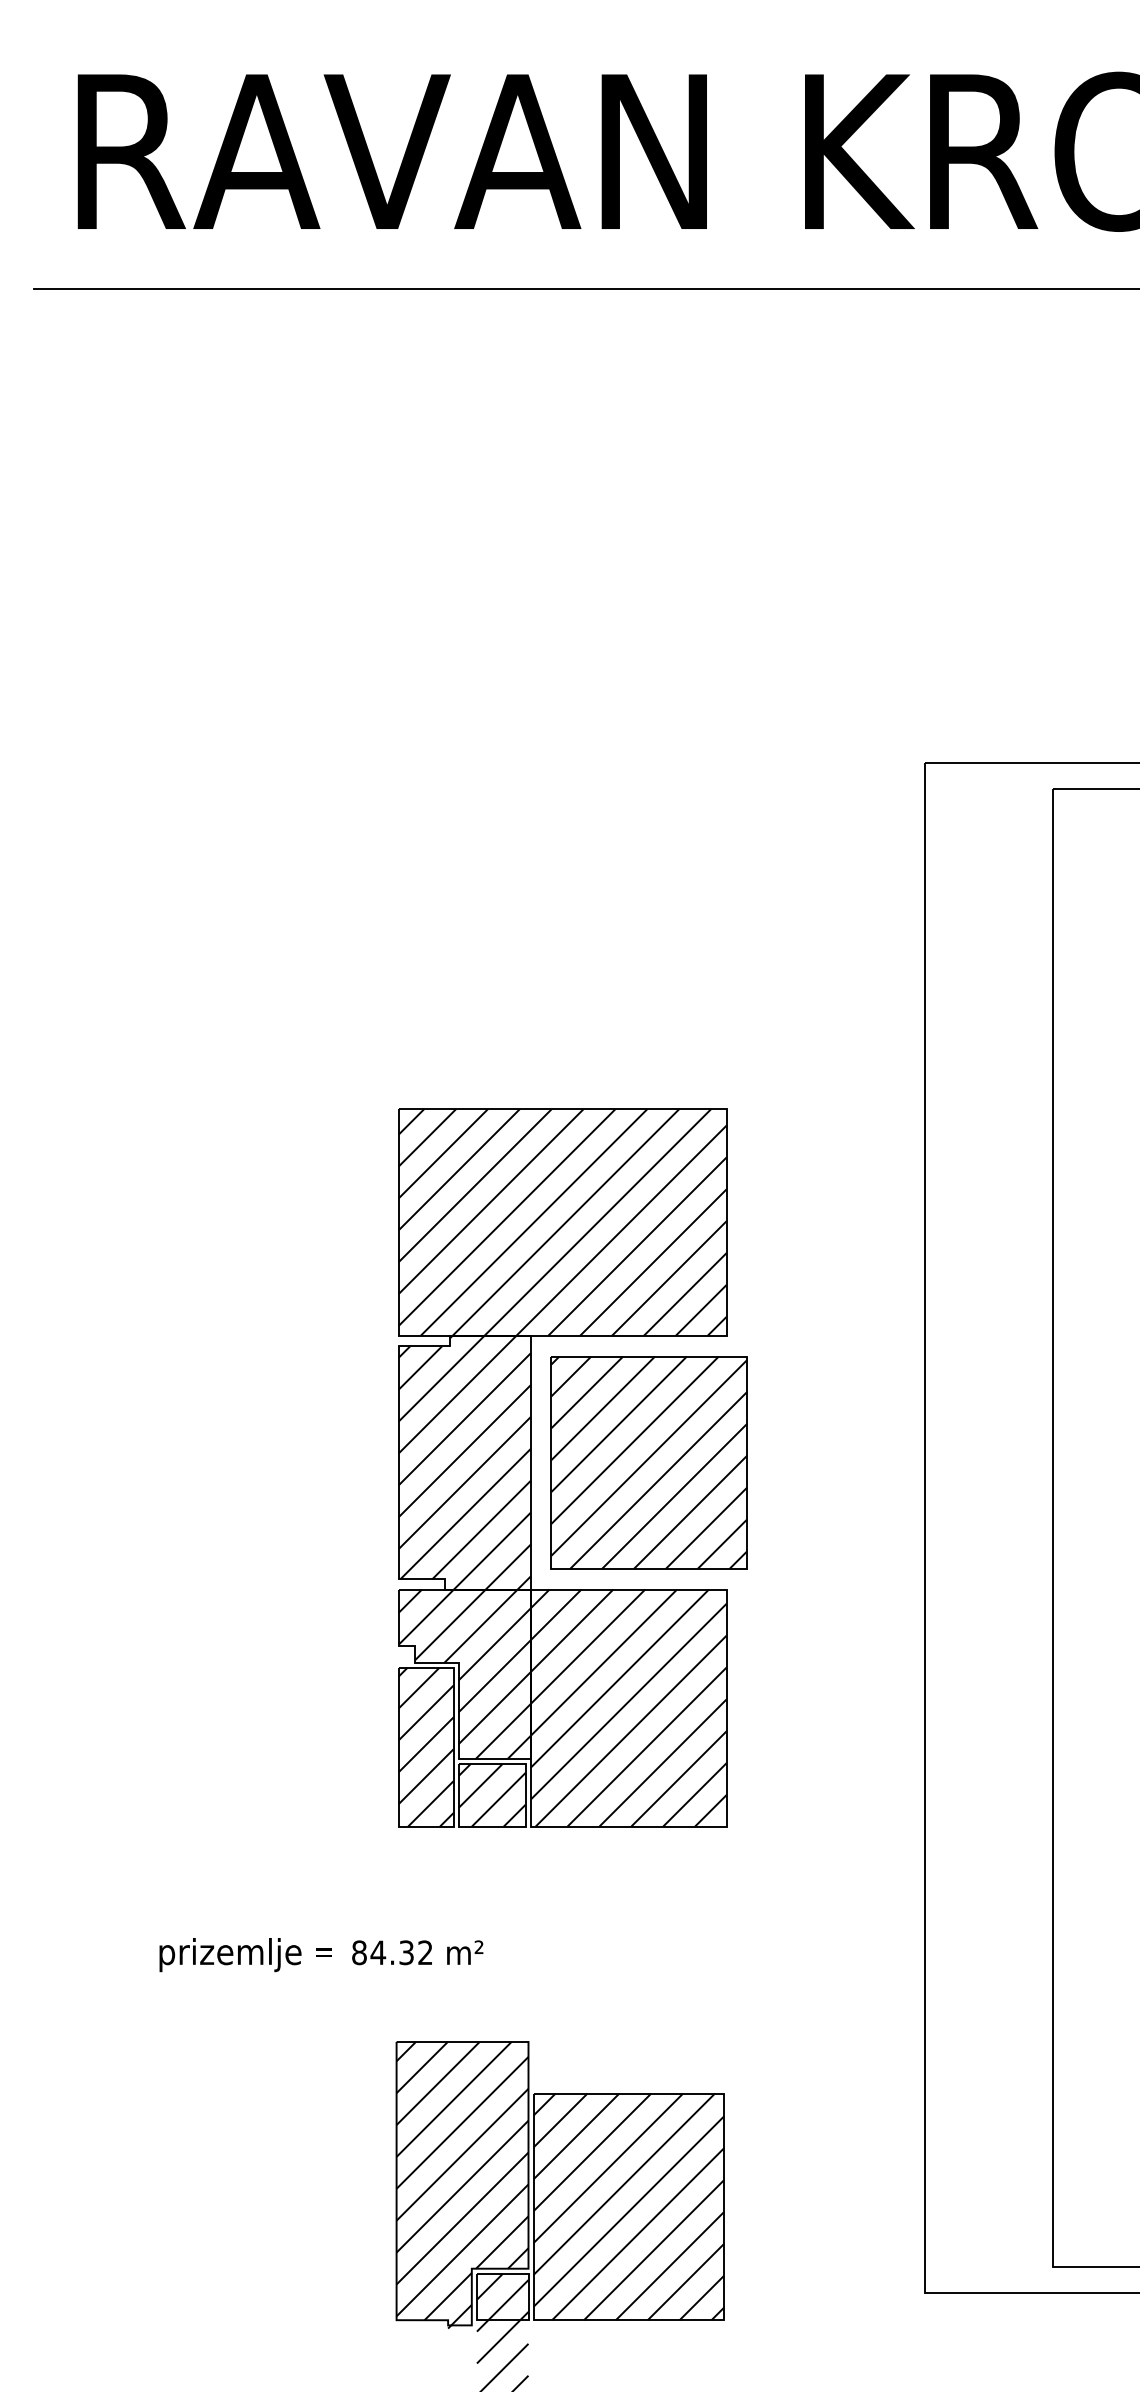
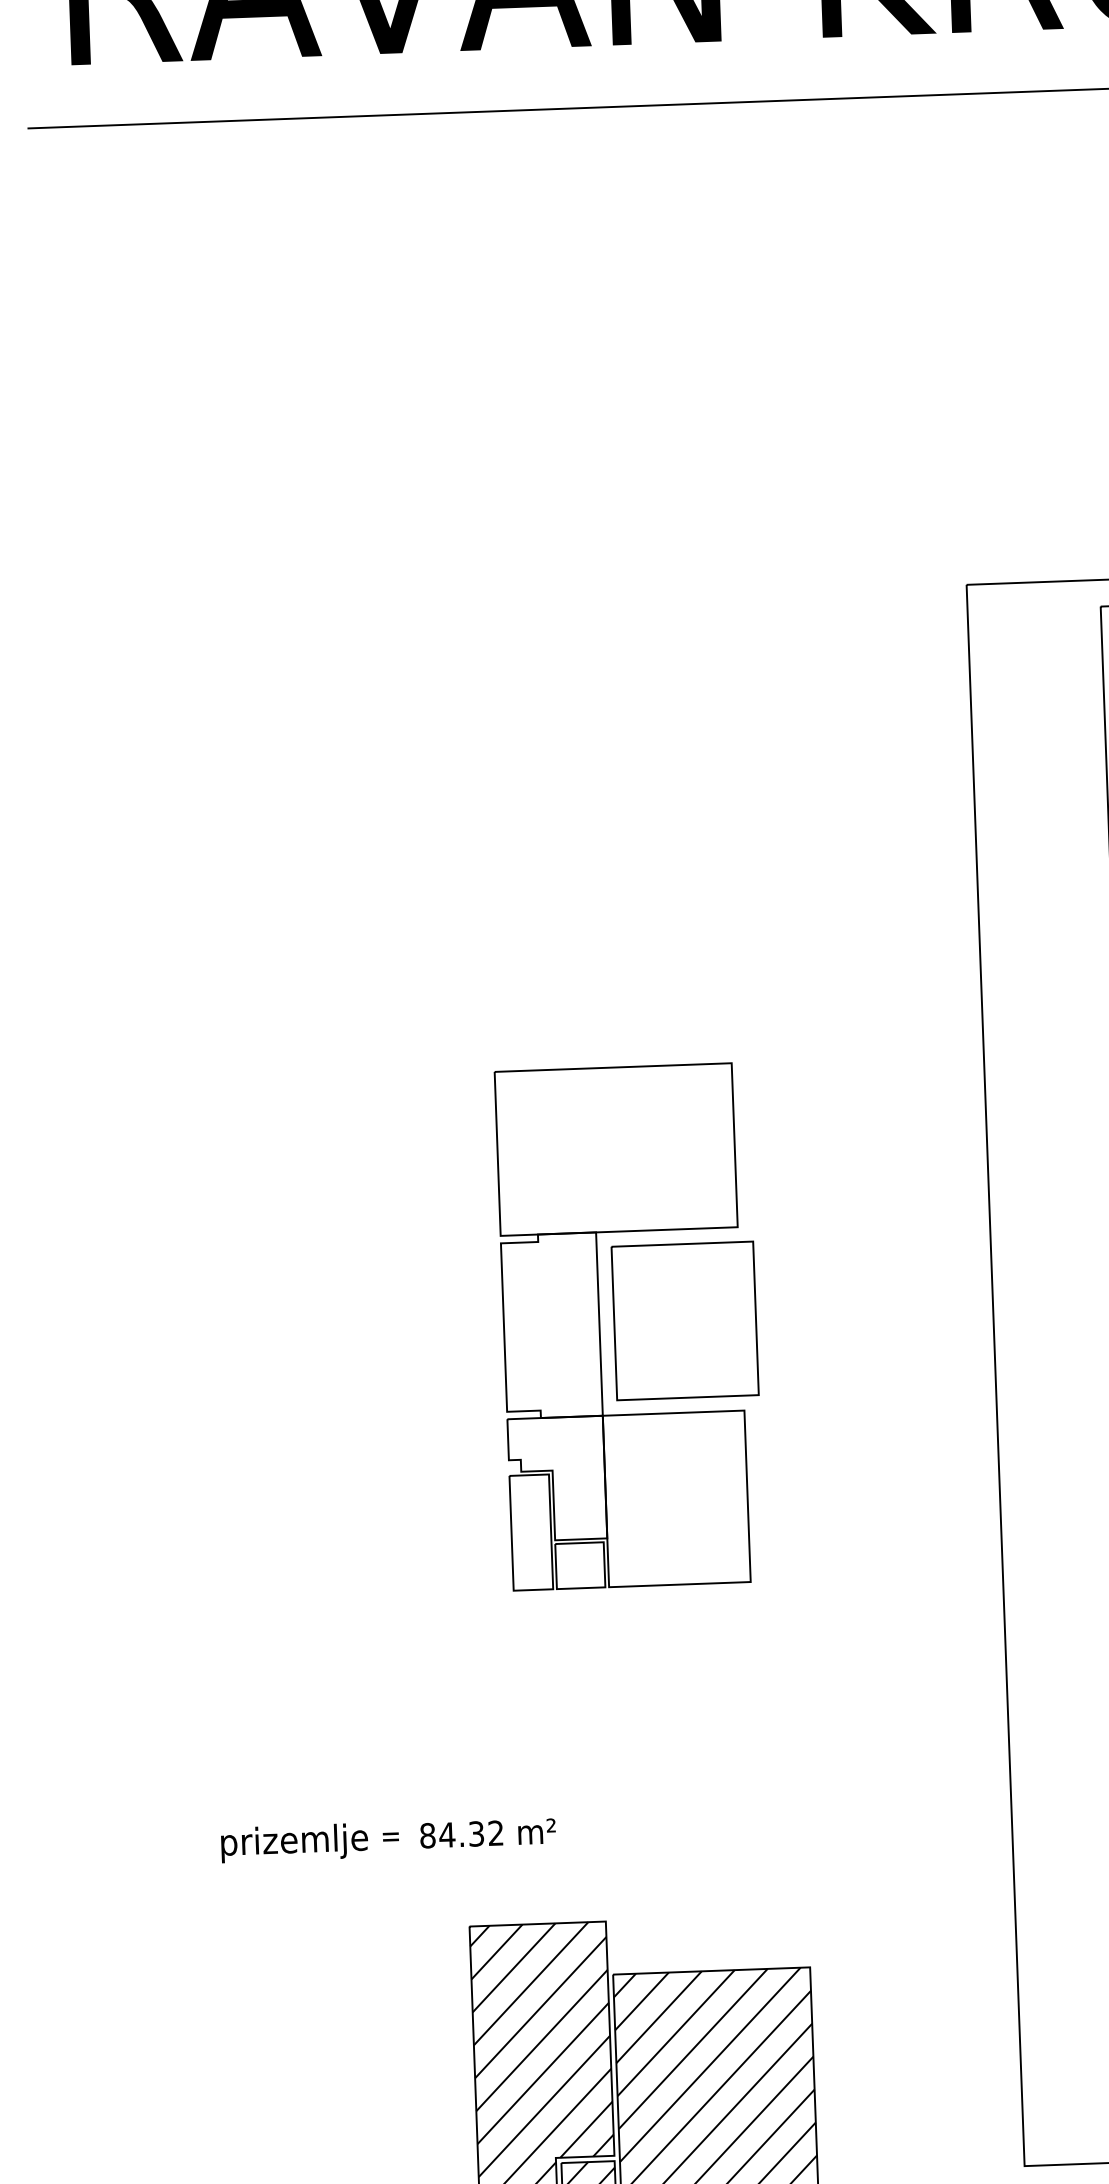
part: (572, 1467) -> (629, 1326), size x0.7

